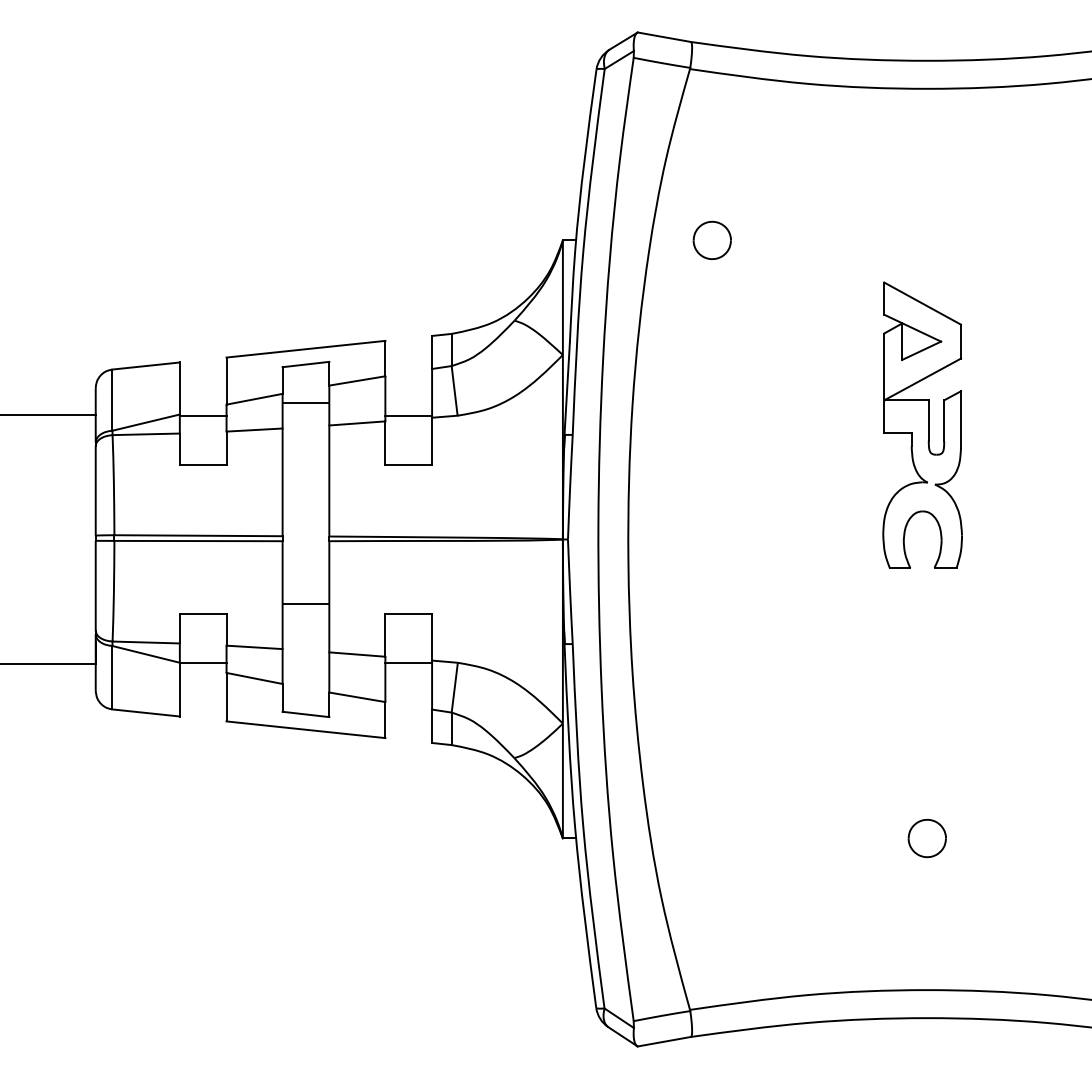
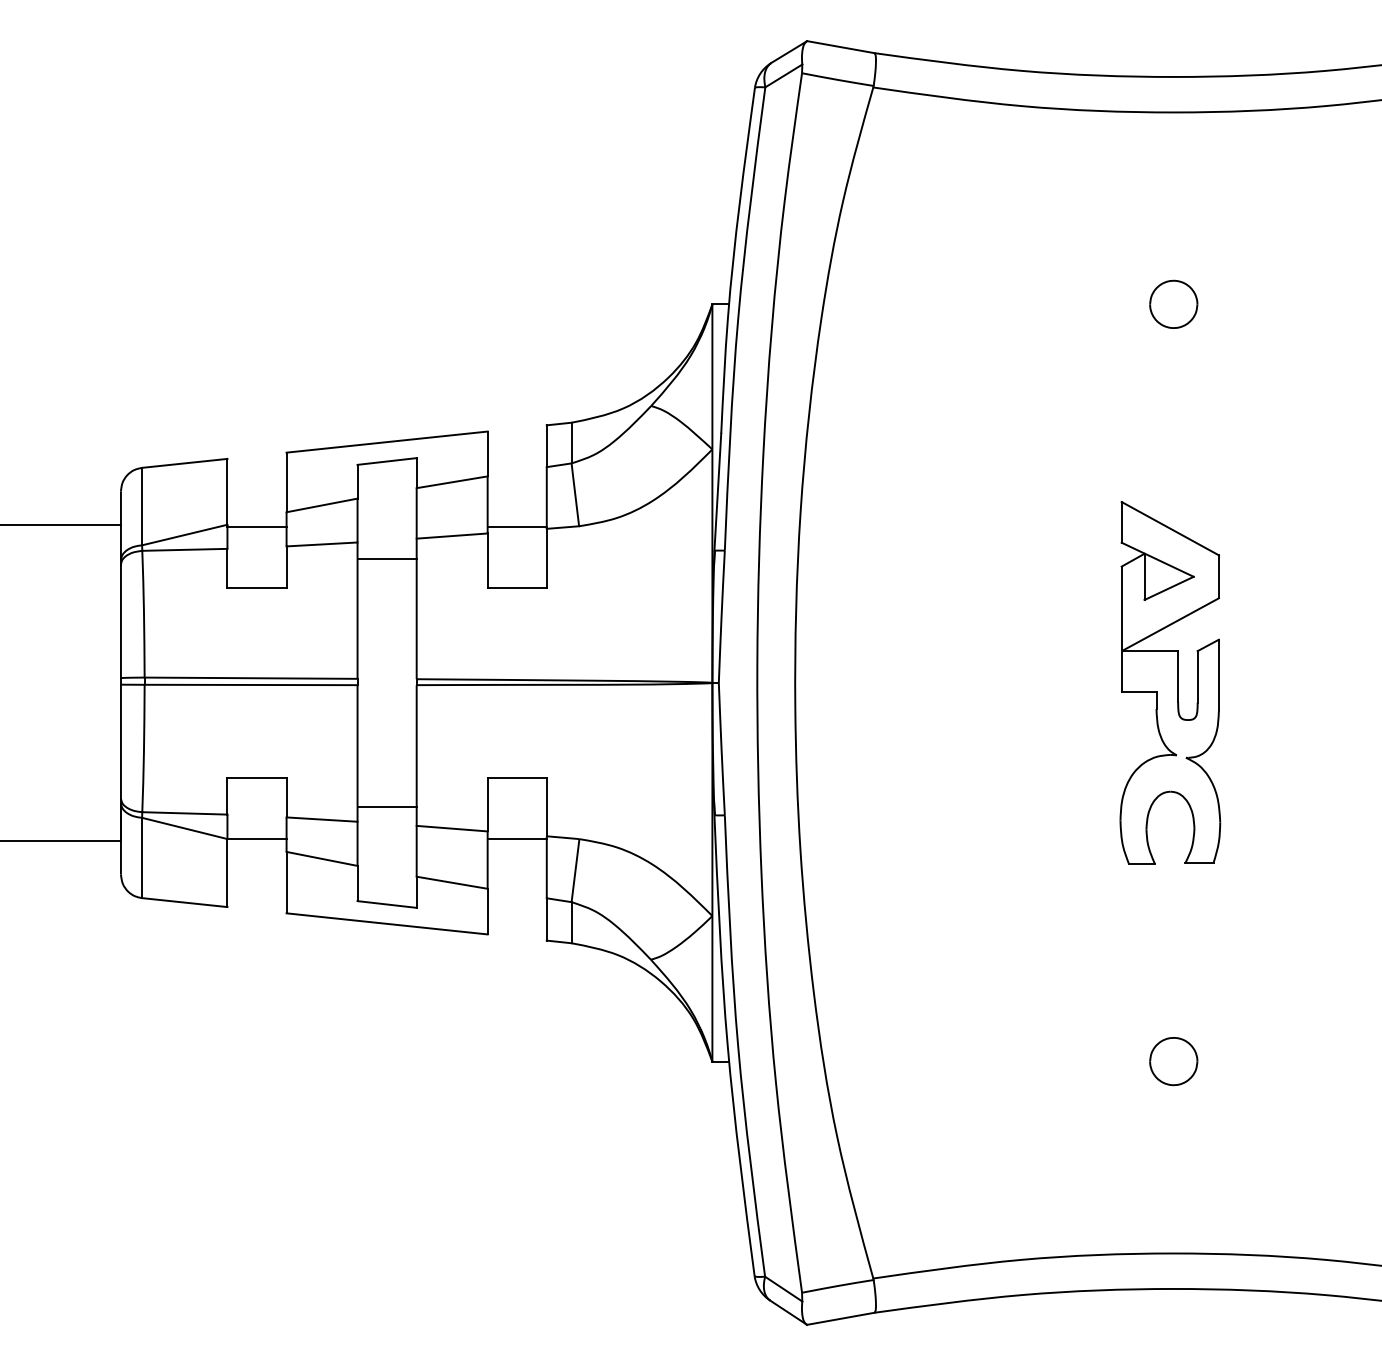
part: (711, 239) -> (1172, 303), moved
line: (305, 403) -> (386, 558), moved
part: (922, 424) -> (1170, 681), moved
line: (305, 603) -> (386, 807), moved

